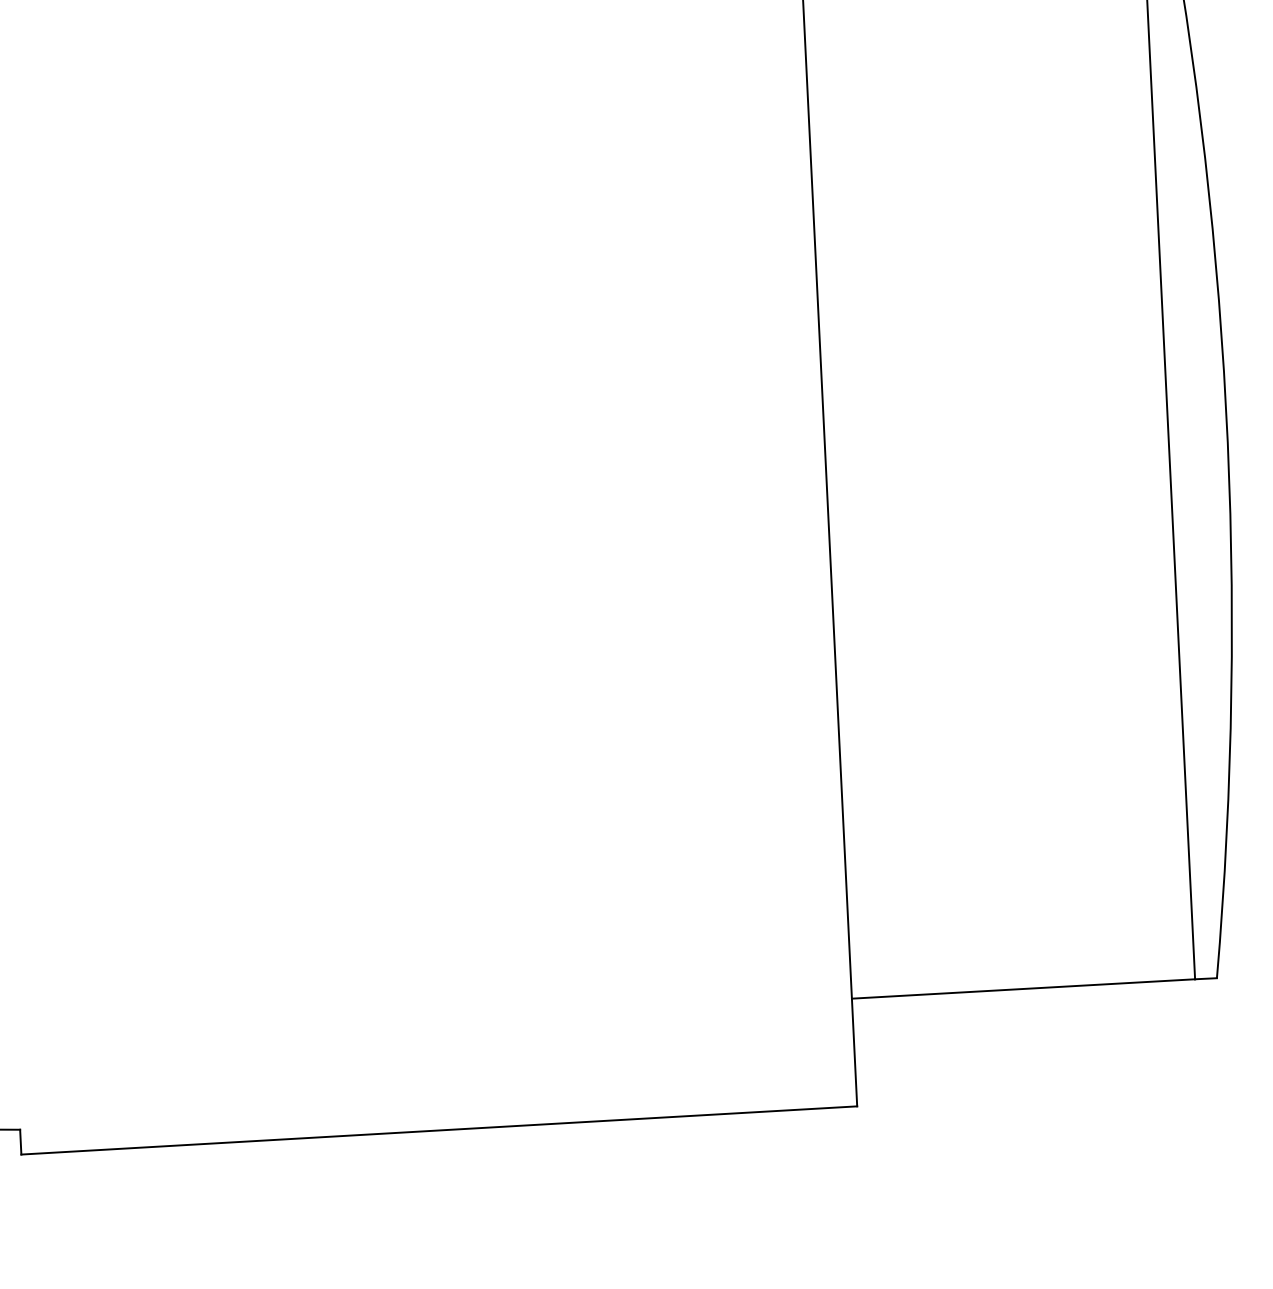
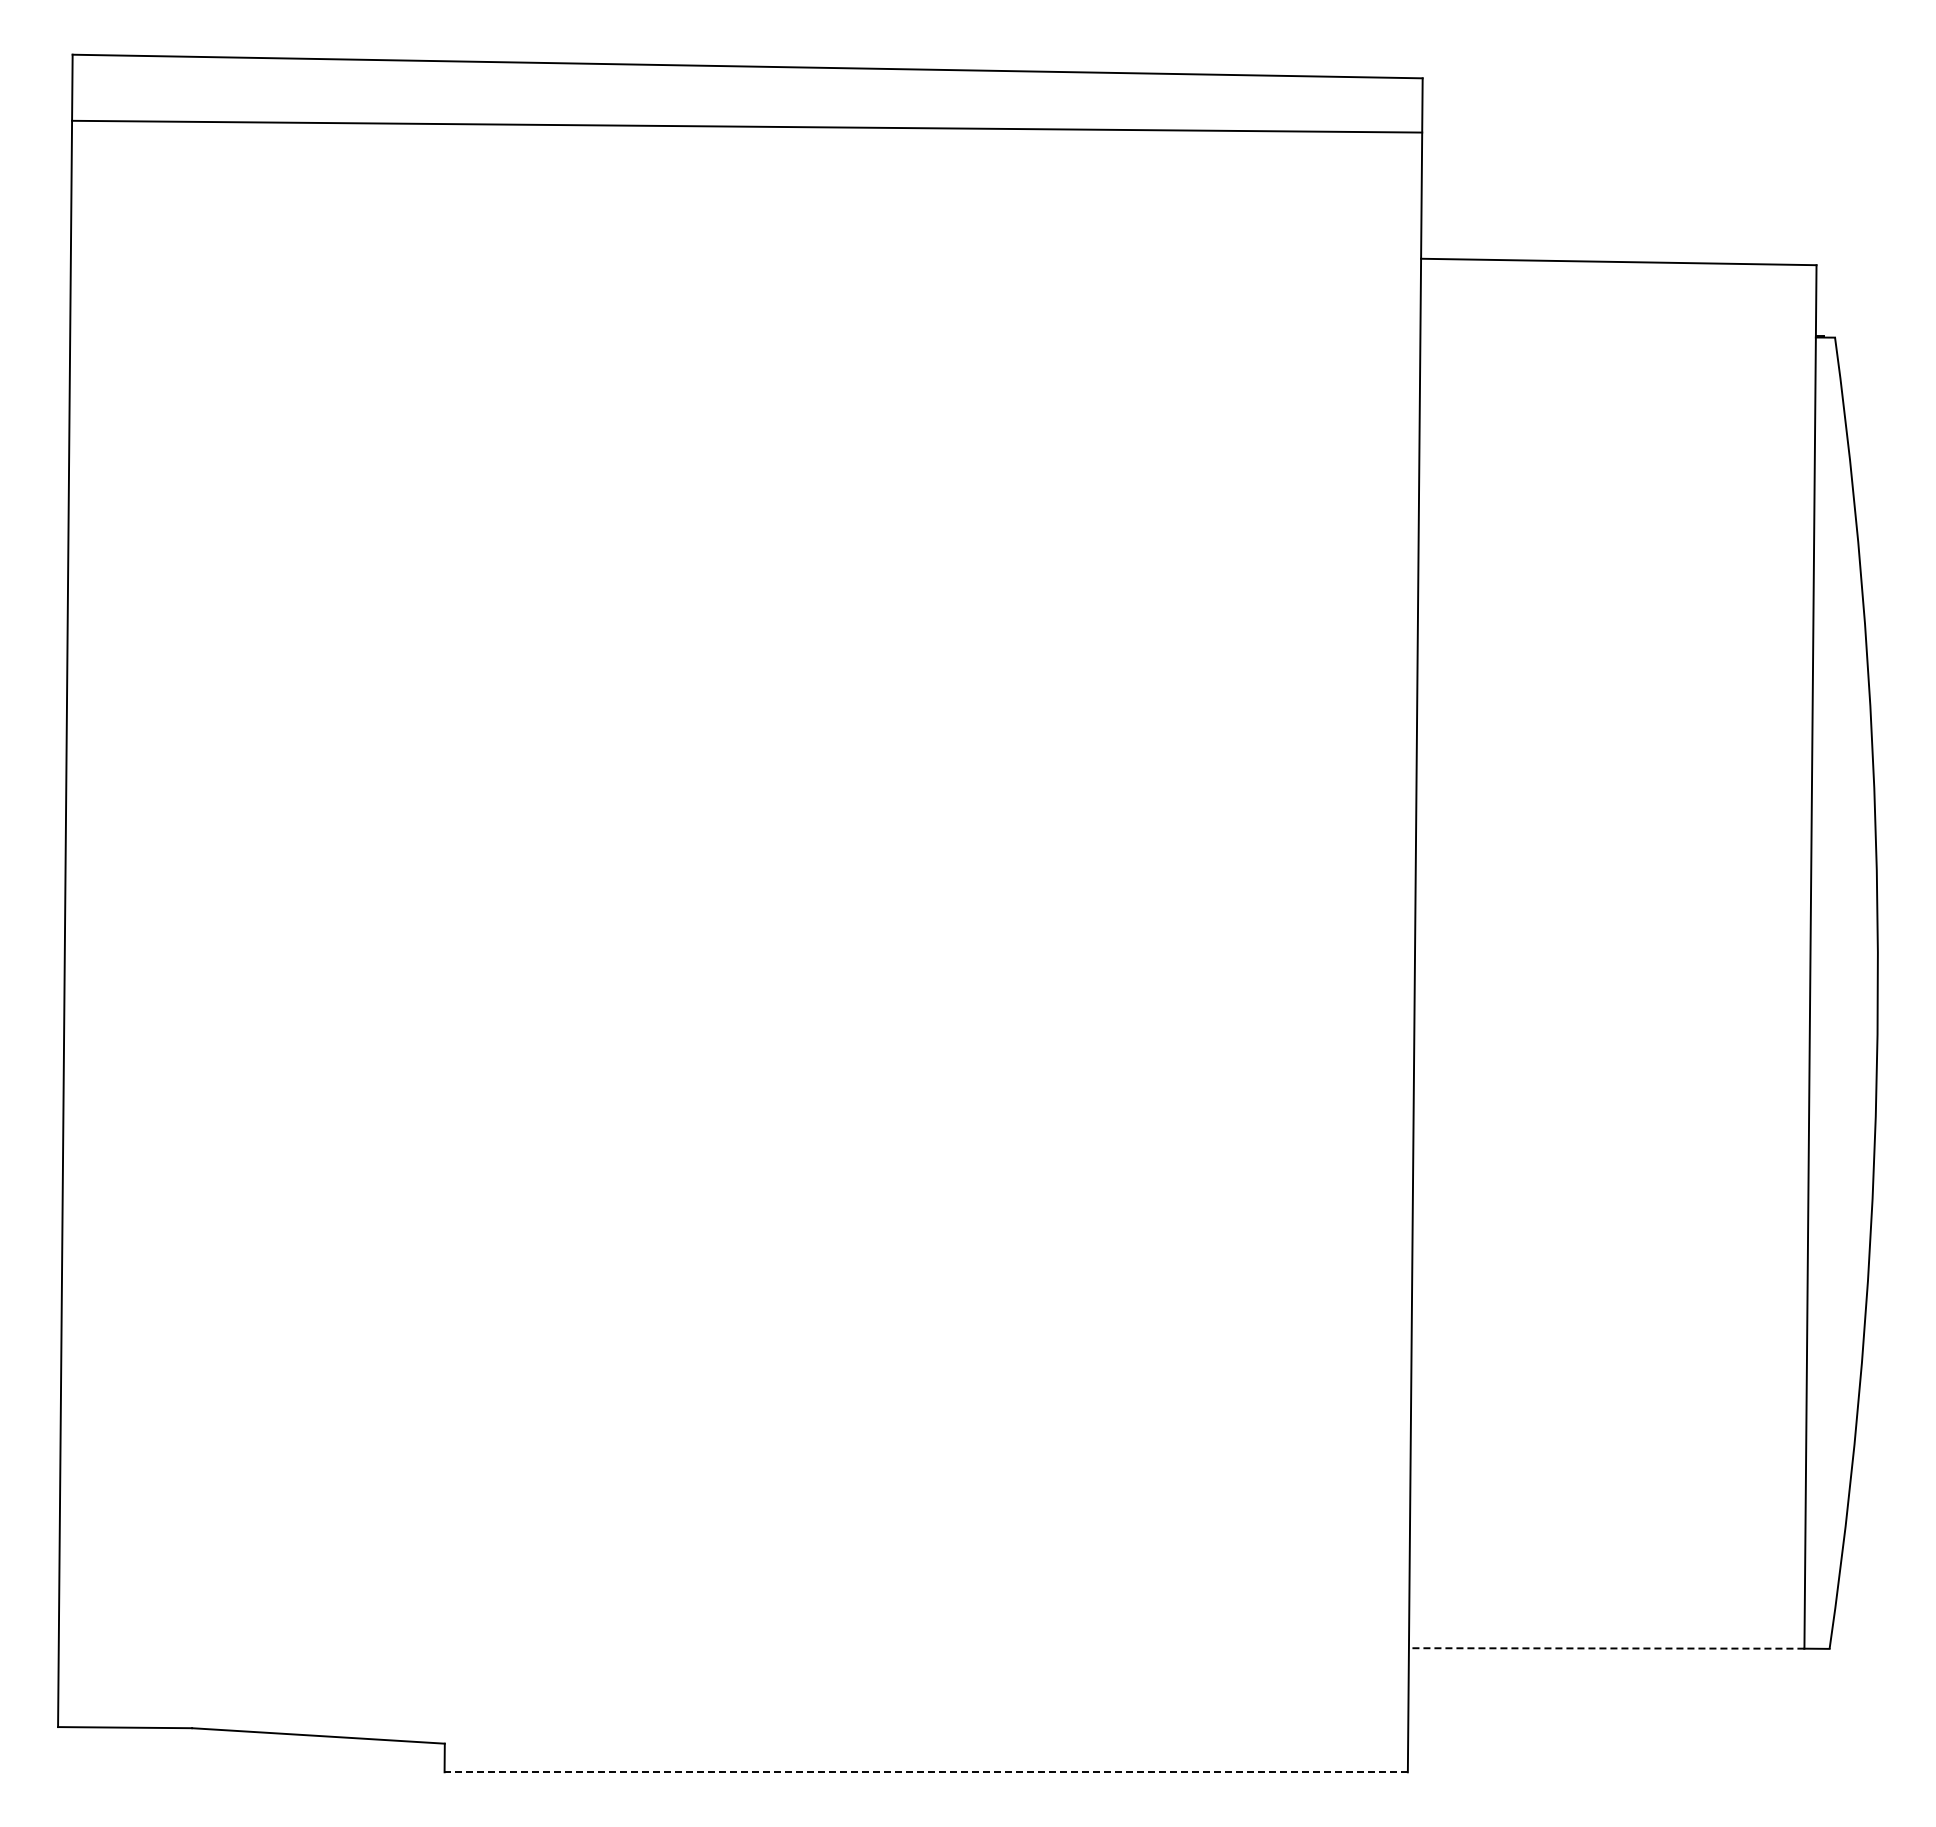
line: (1023, 989) -> (1606, 1648), solid -> dashed
line: (439, 1130) -> (926, 1772), solid -> dashed

